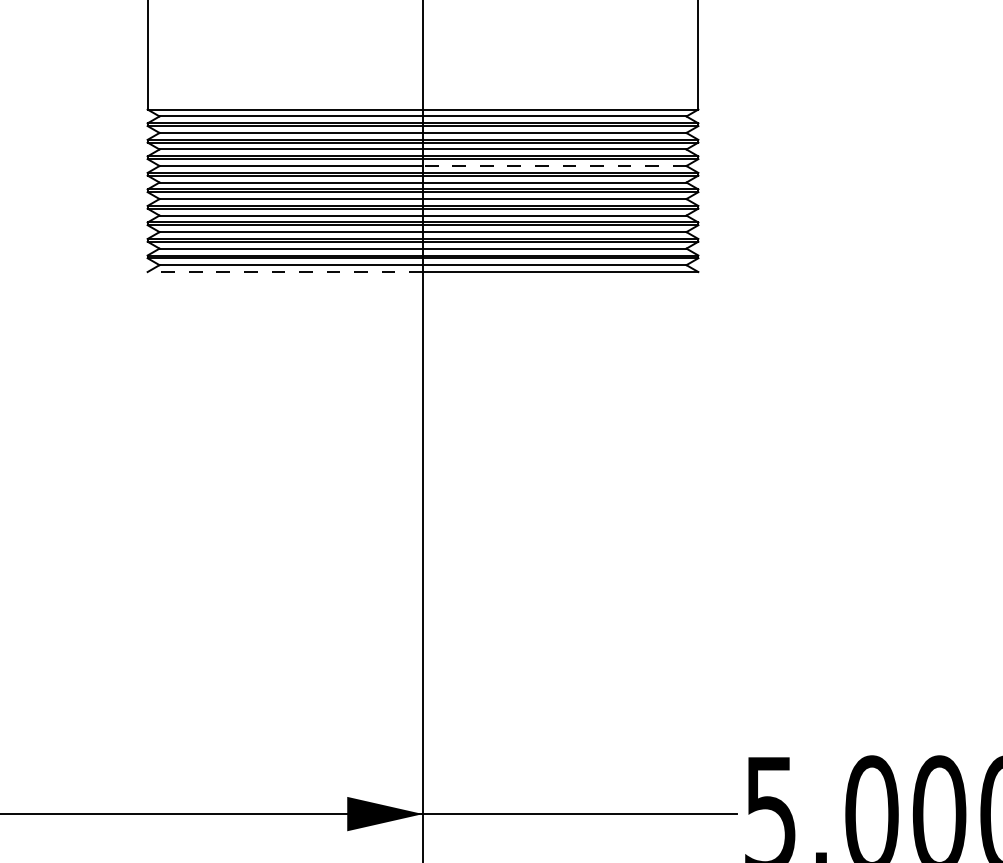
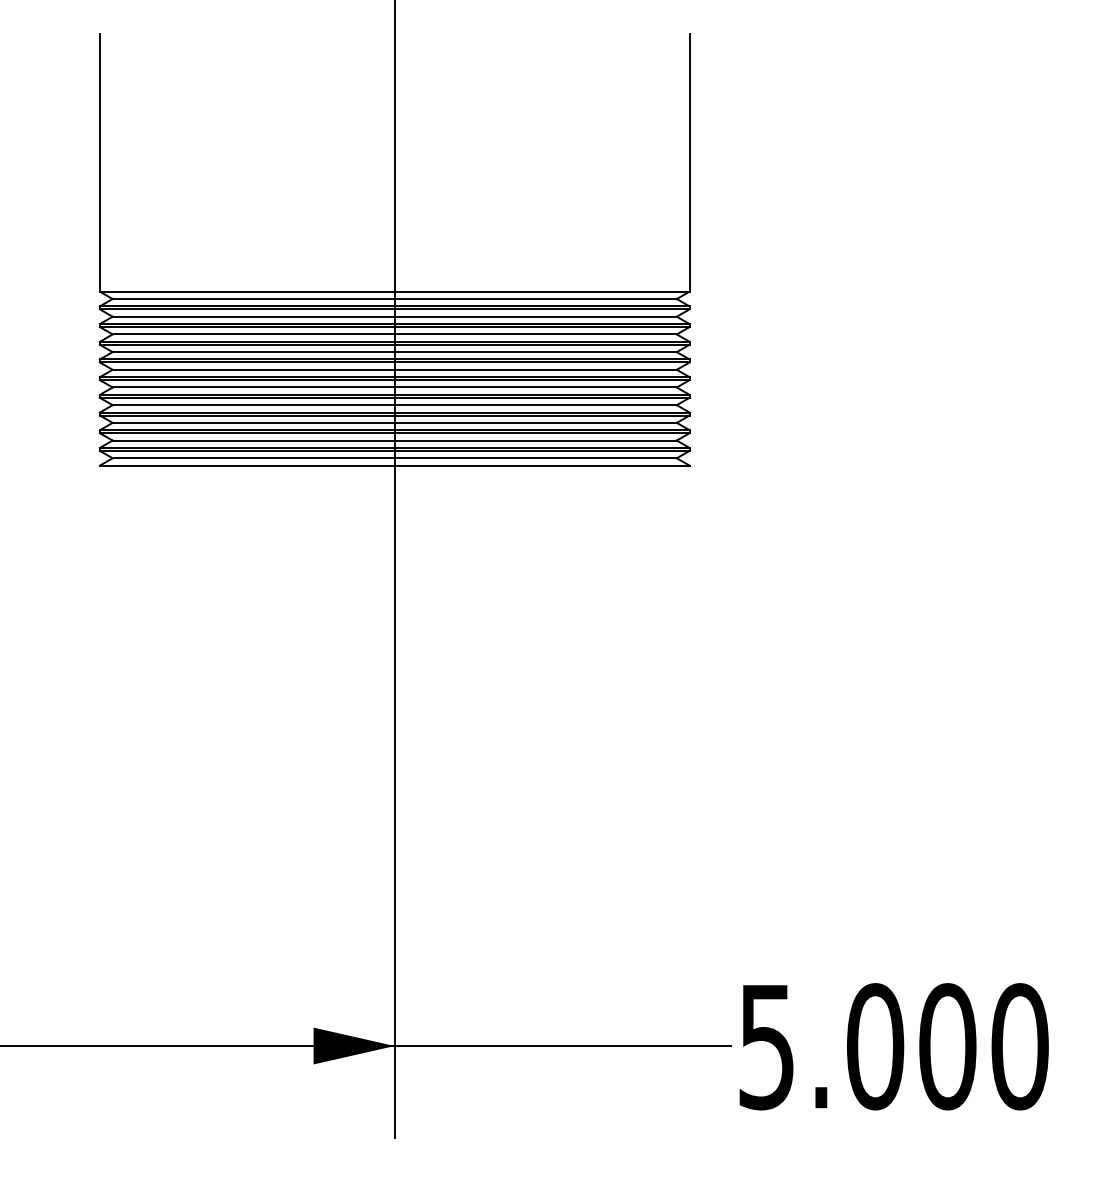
line: (554, 166) -> (535, 352), dashed -> solid
line: (284, 271) -> (246, 465), dashed -> solid

